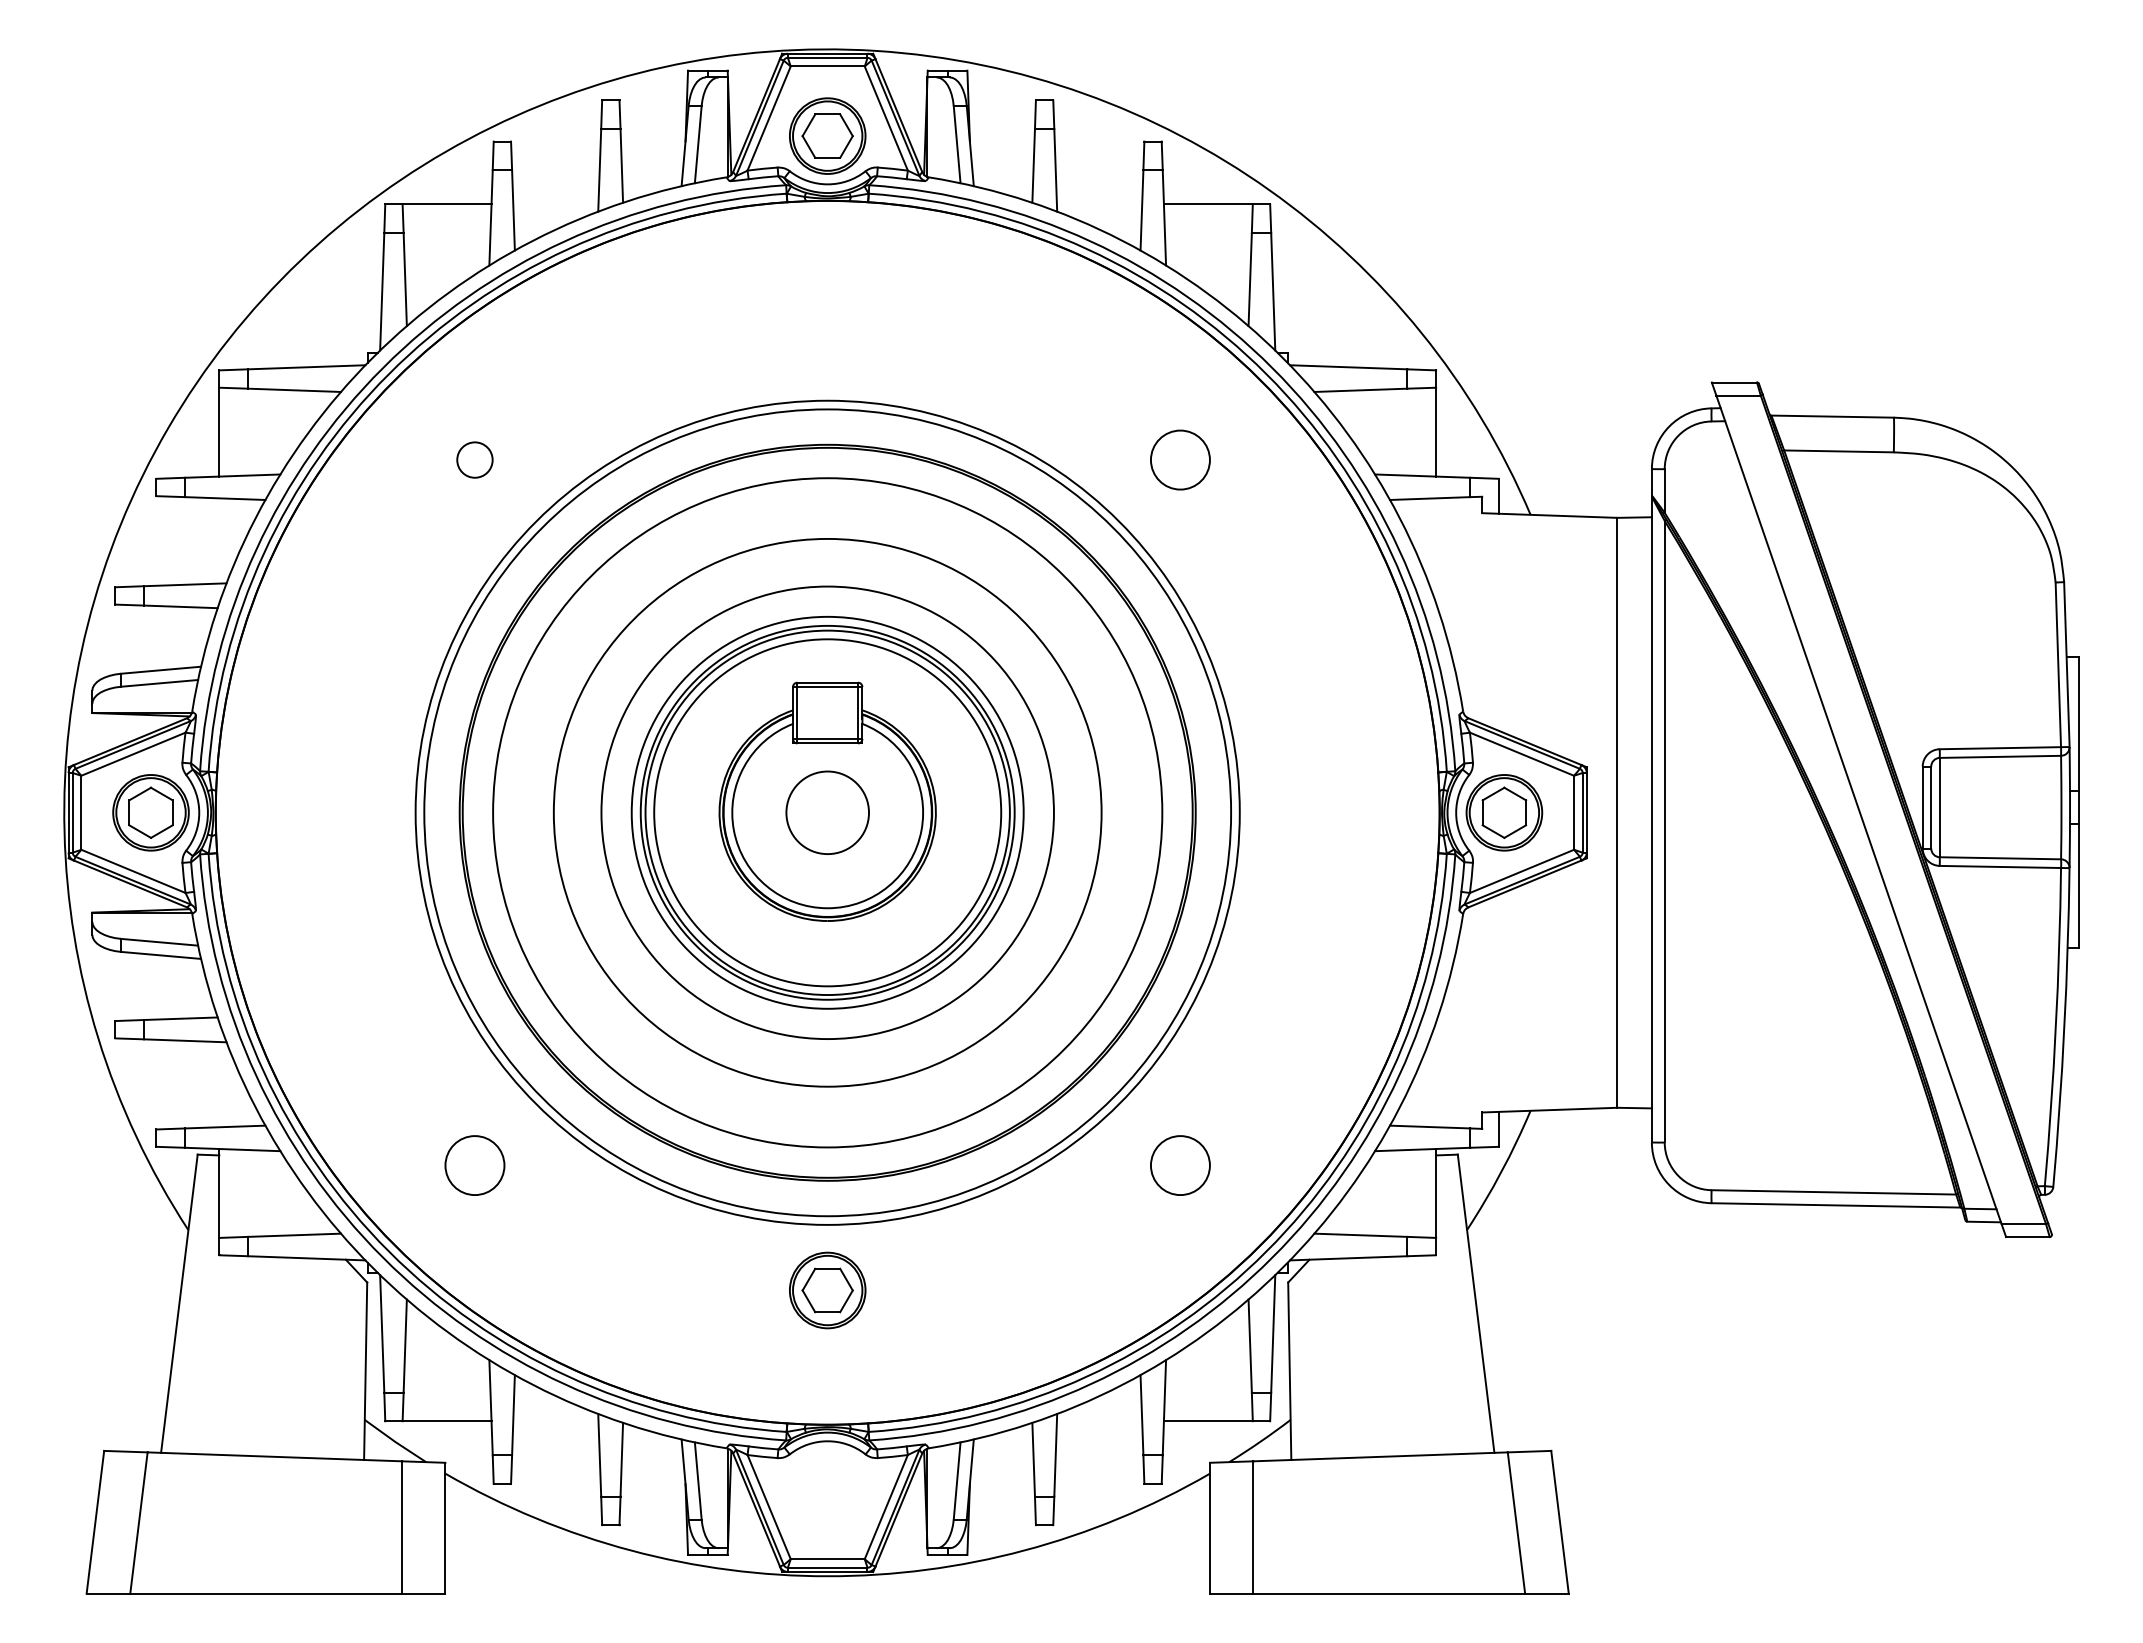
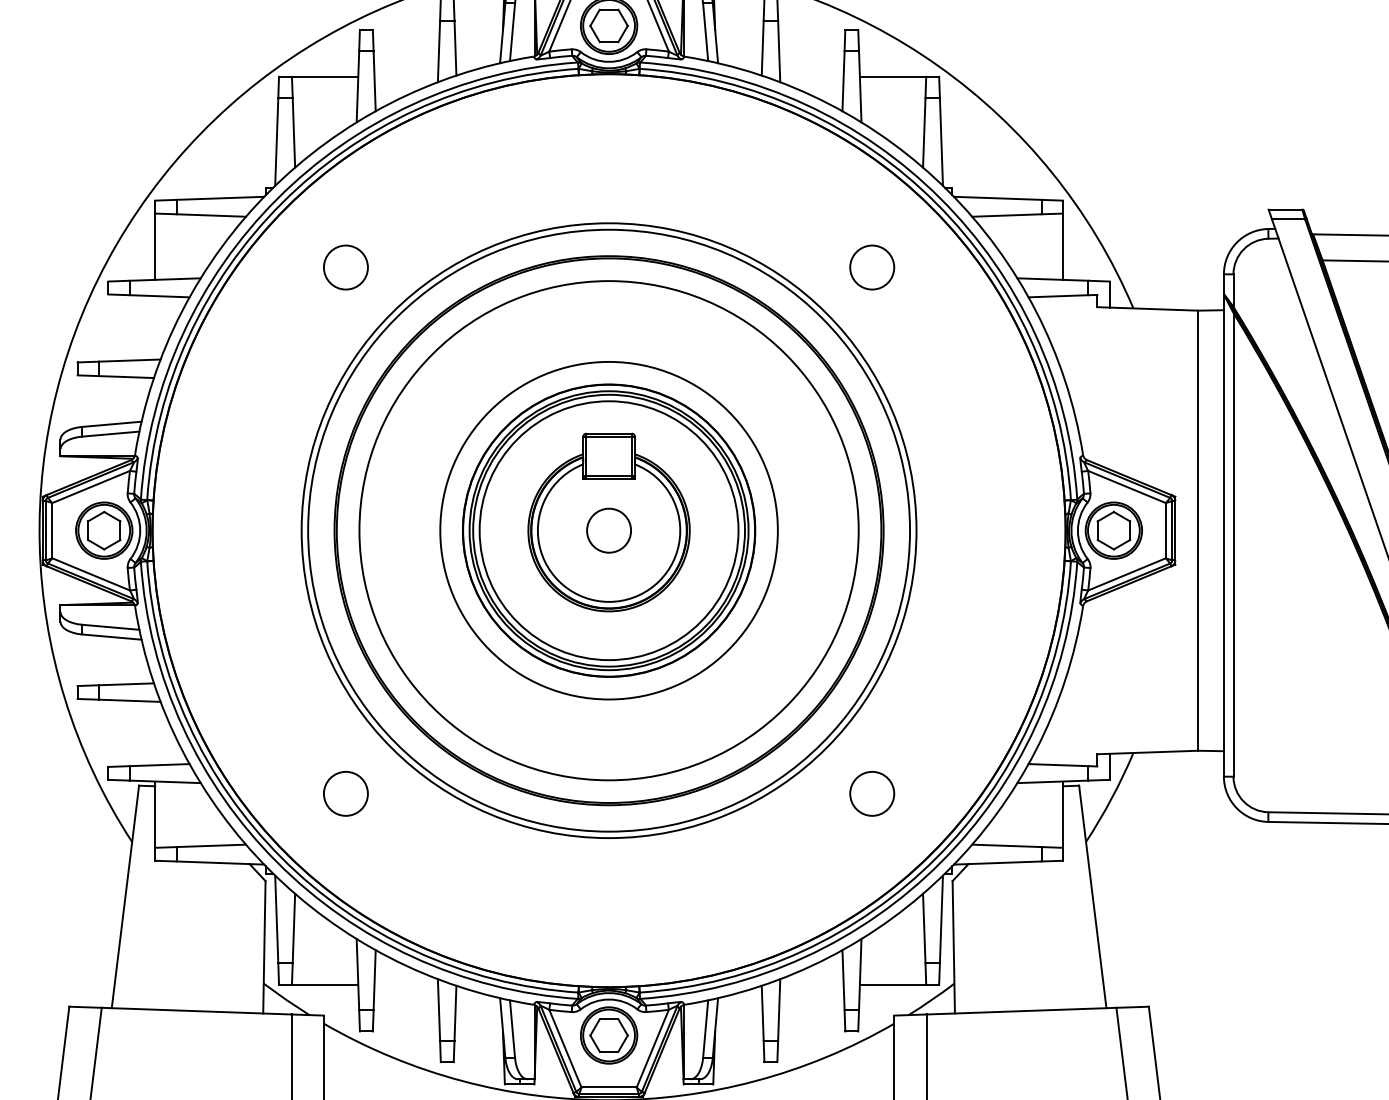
circle: (474, 459) -> (345, 267), size x1.67
circle: (827, 812) -> (608, 530), size x0.71
circle: (827, 812) -> (608, 530), size x0.71
part: (827, 1290) -> (608, 1035), moved

